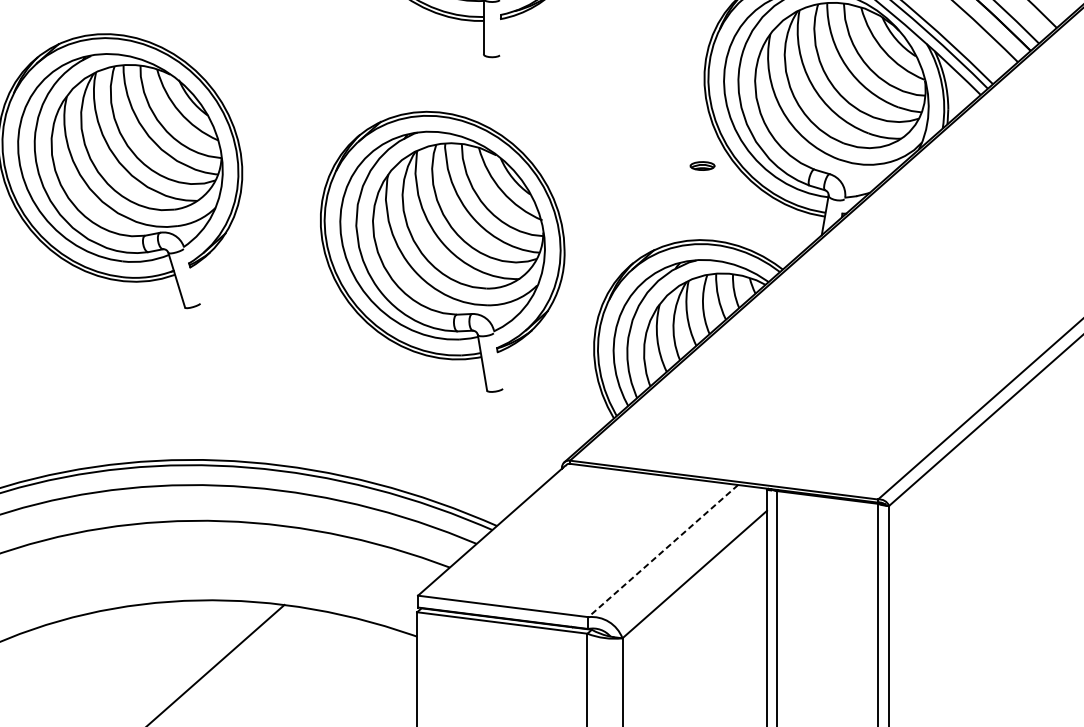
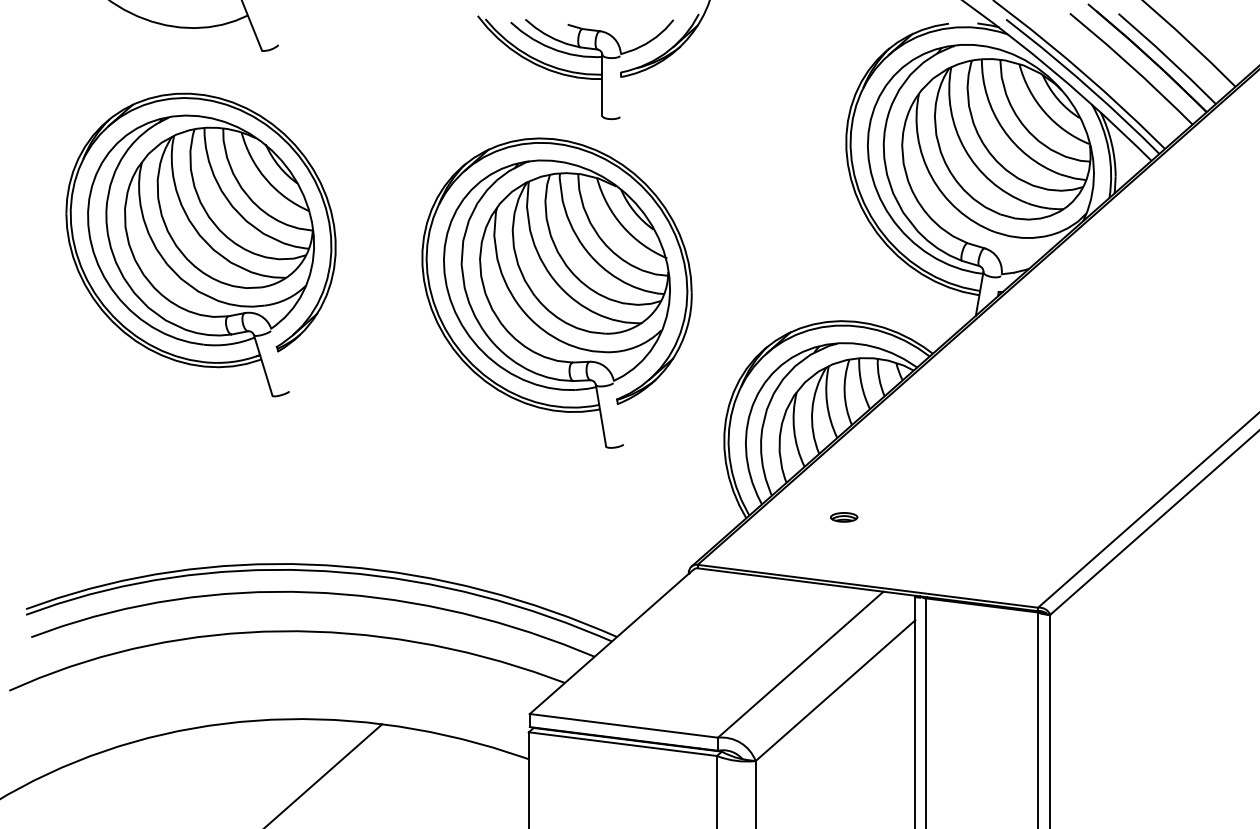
part: (702, 166) -> (844, 517), moved
part: (442, 251) -> (556, 292), moved
line: (663, 551) -> (800, 665), dashed -> solid

